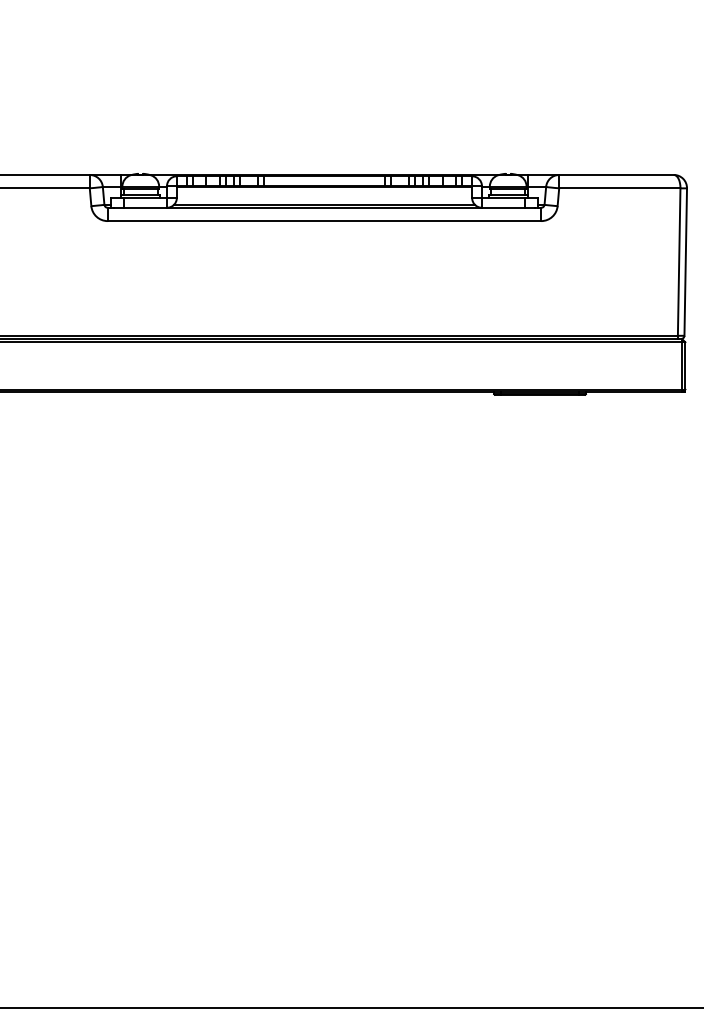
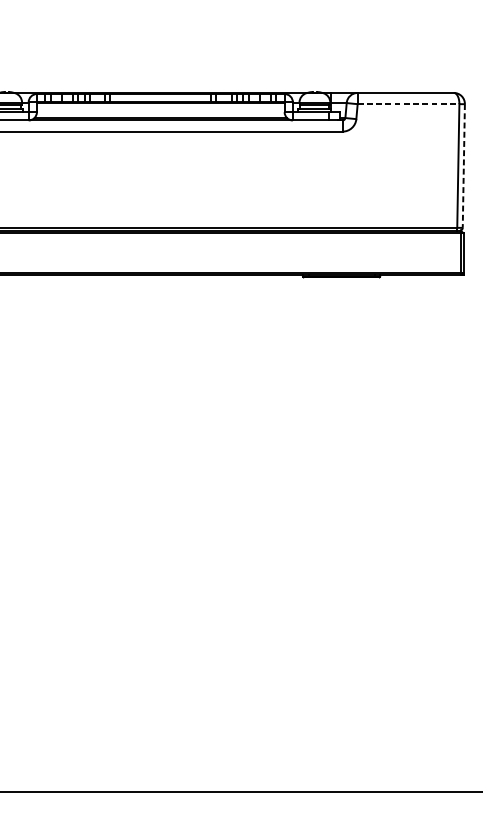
line: (619, 188) -> (408, 104), solid -> dashed
line: (685, 262) -> (463, 166), solid -> dashed

